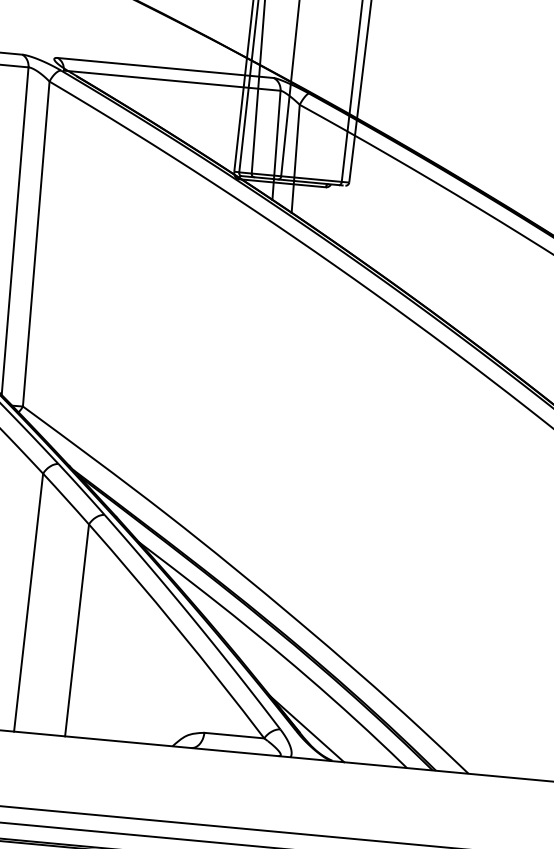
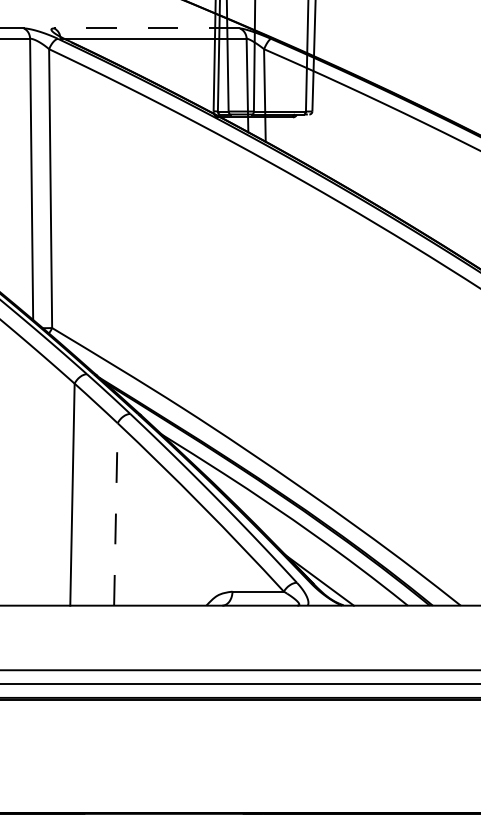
line: (166, 68) -> (147, 28), solid -> dashed
line: (76, 629) -> (115, 513), solid -> dashed

